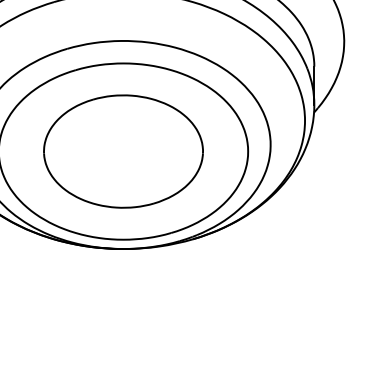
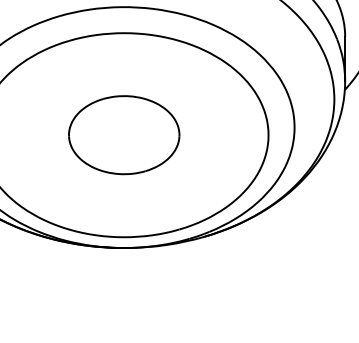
part: (123, 151) -> (124, 135), size x0.6

